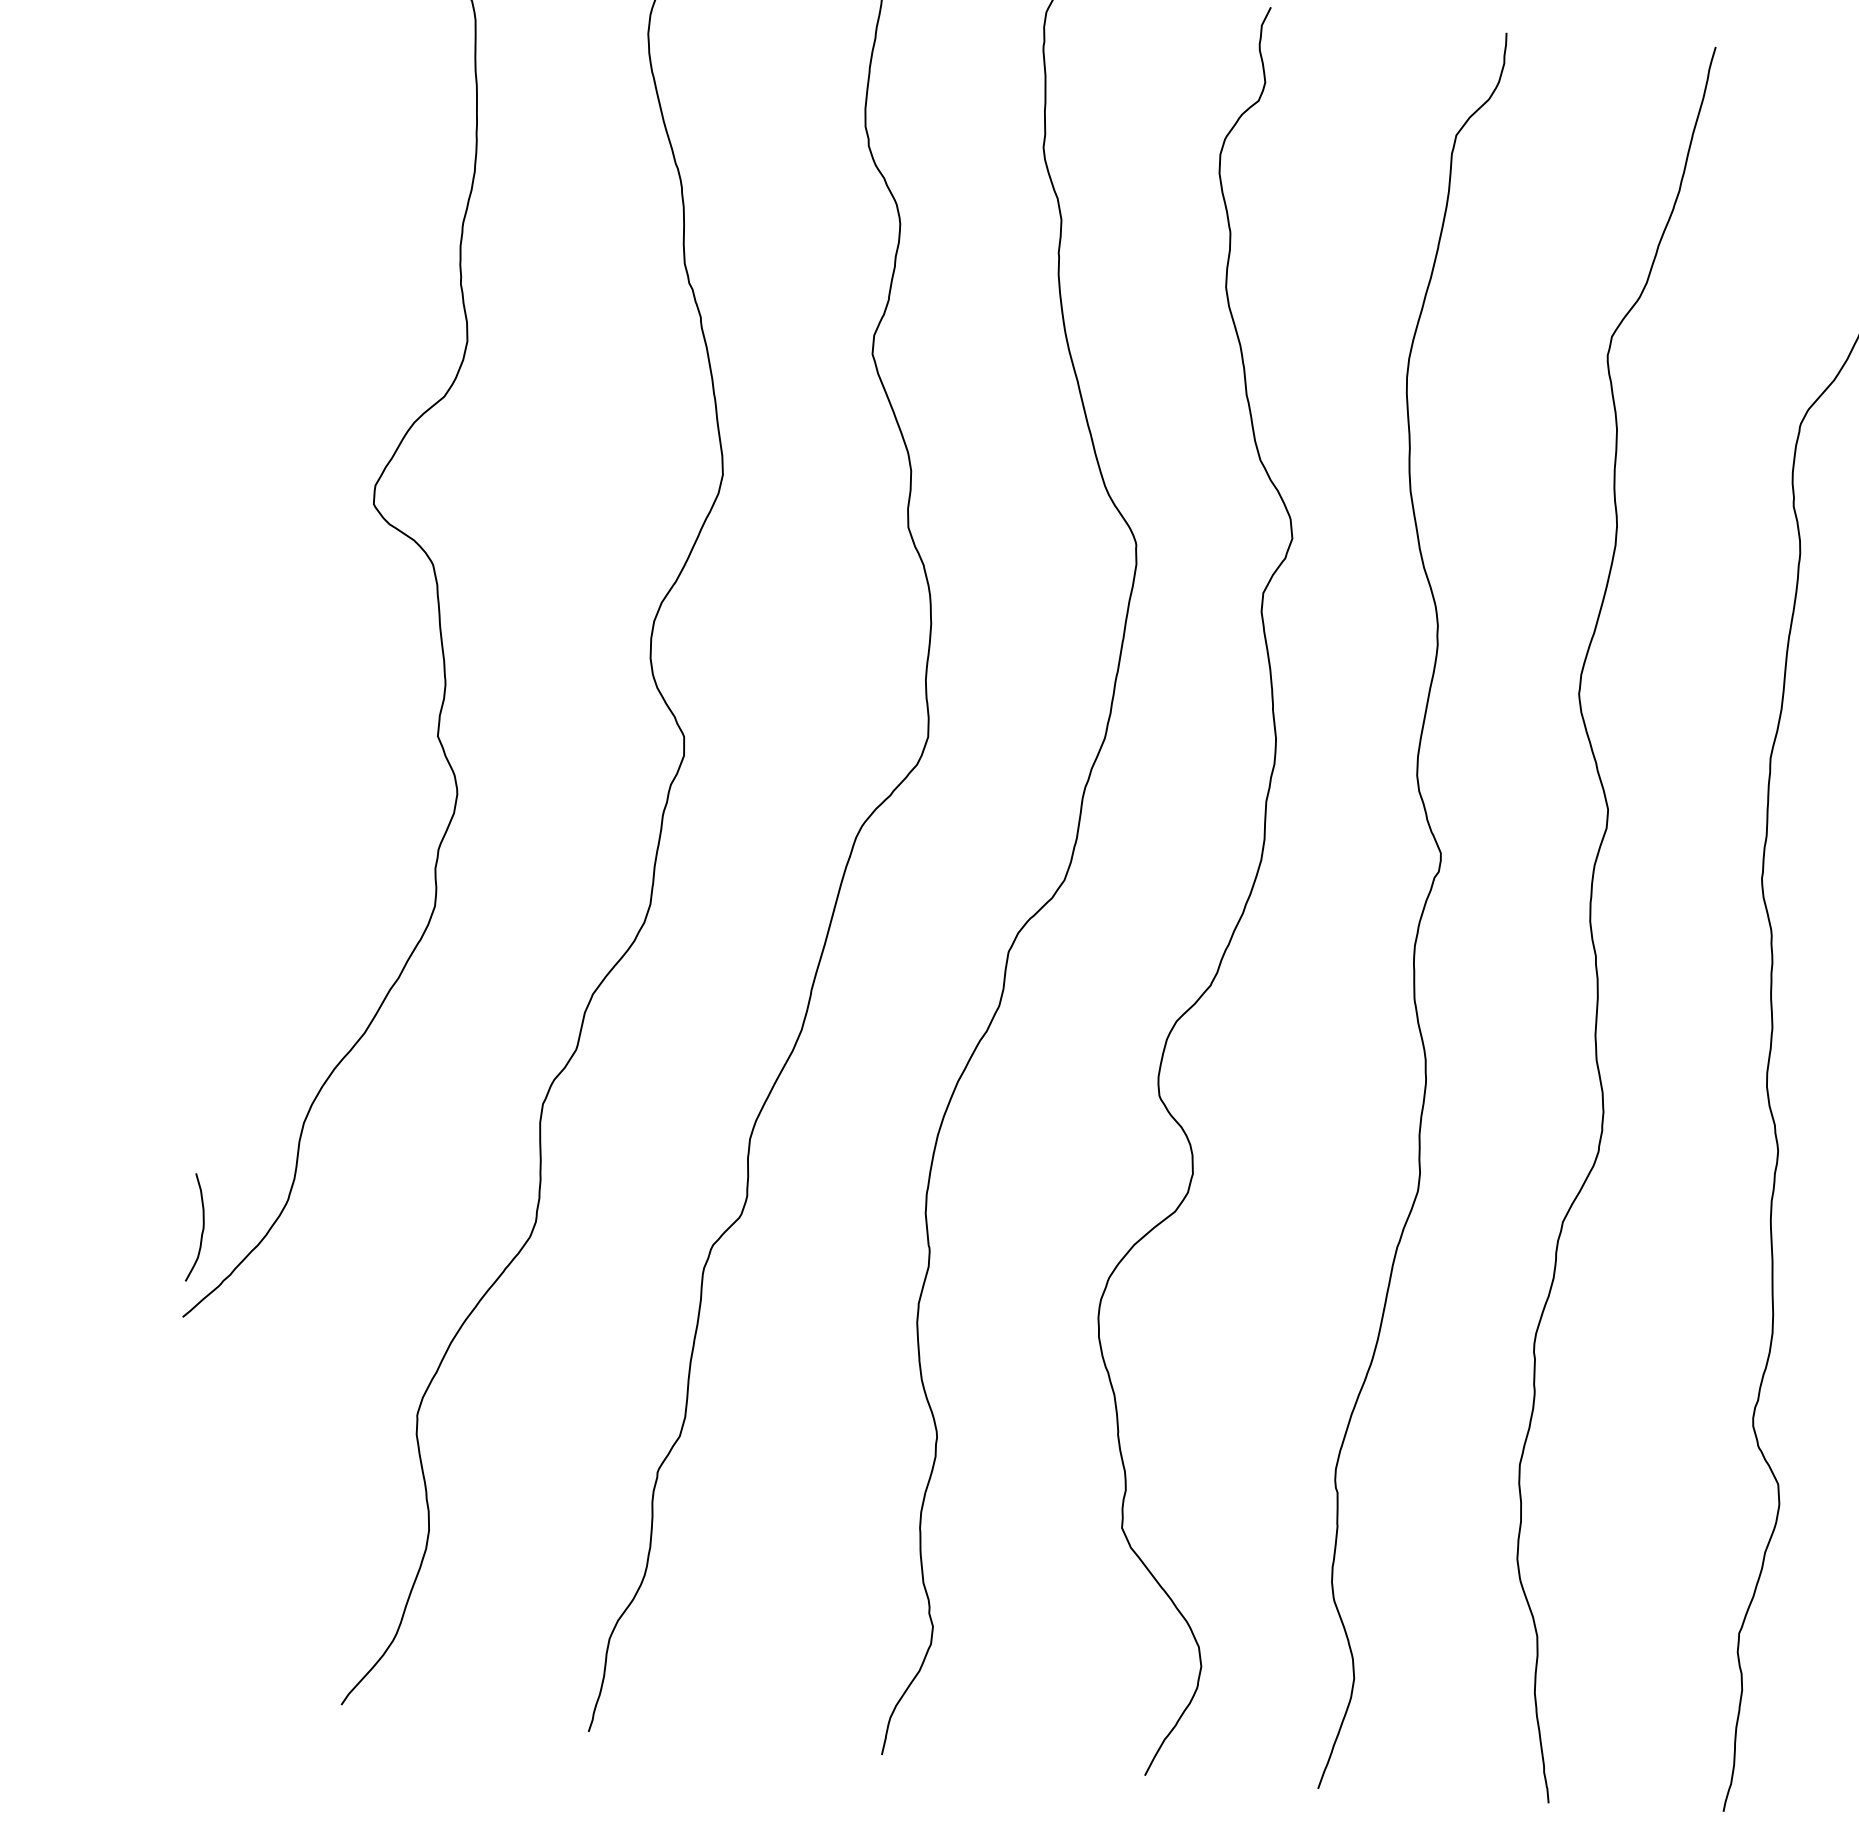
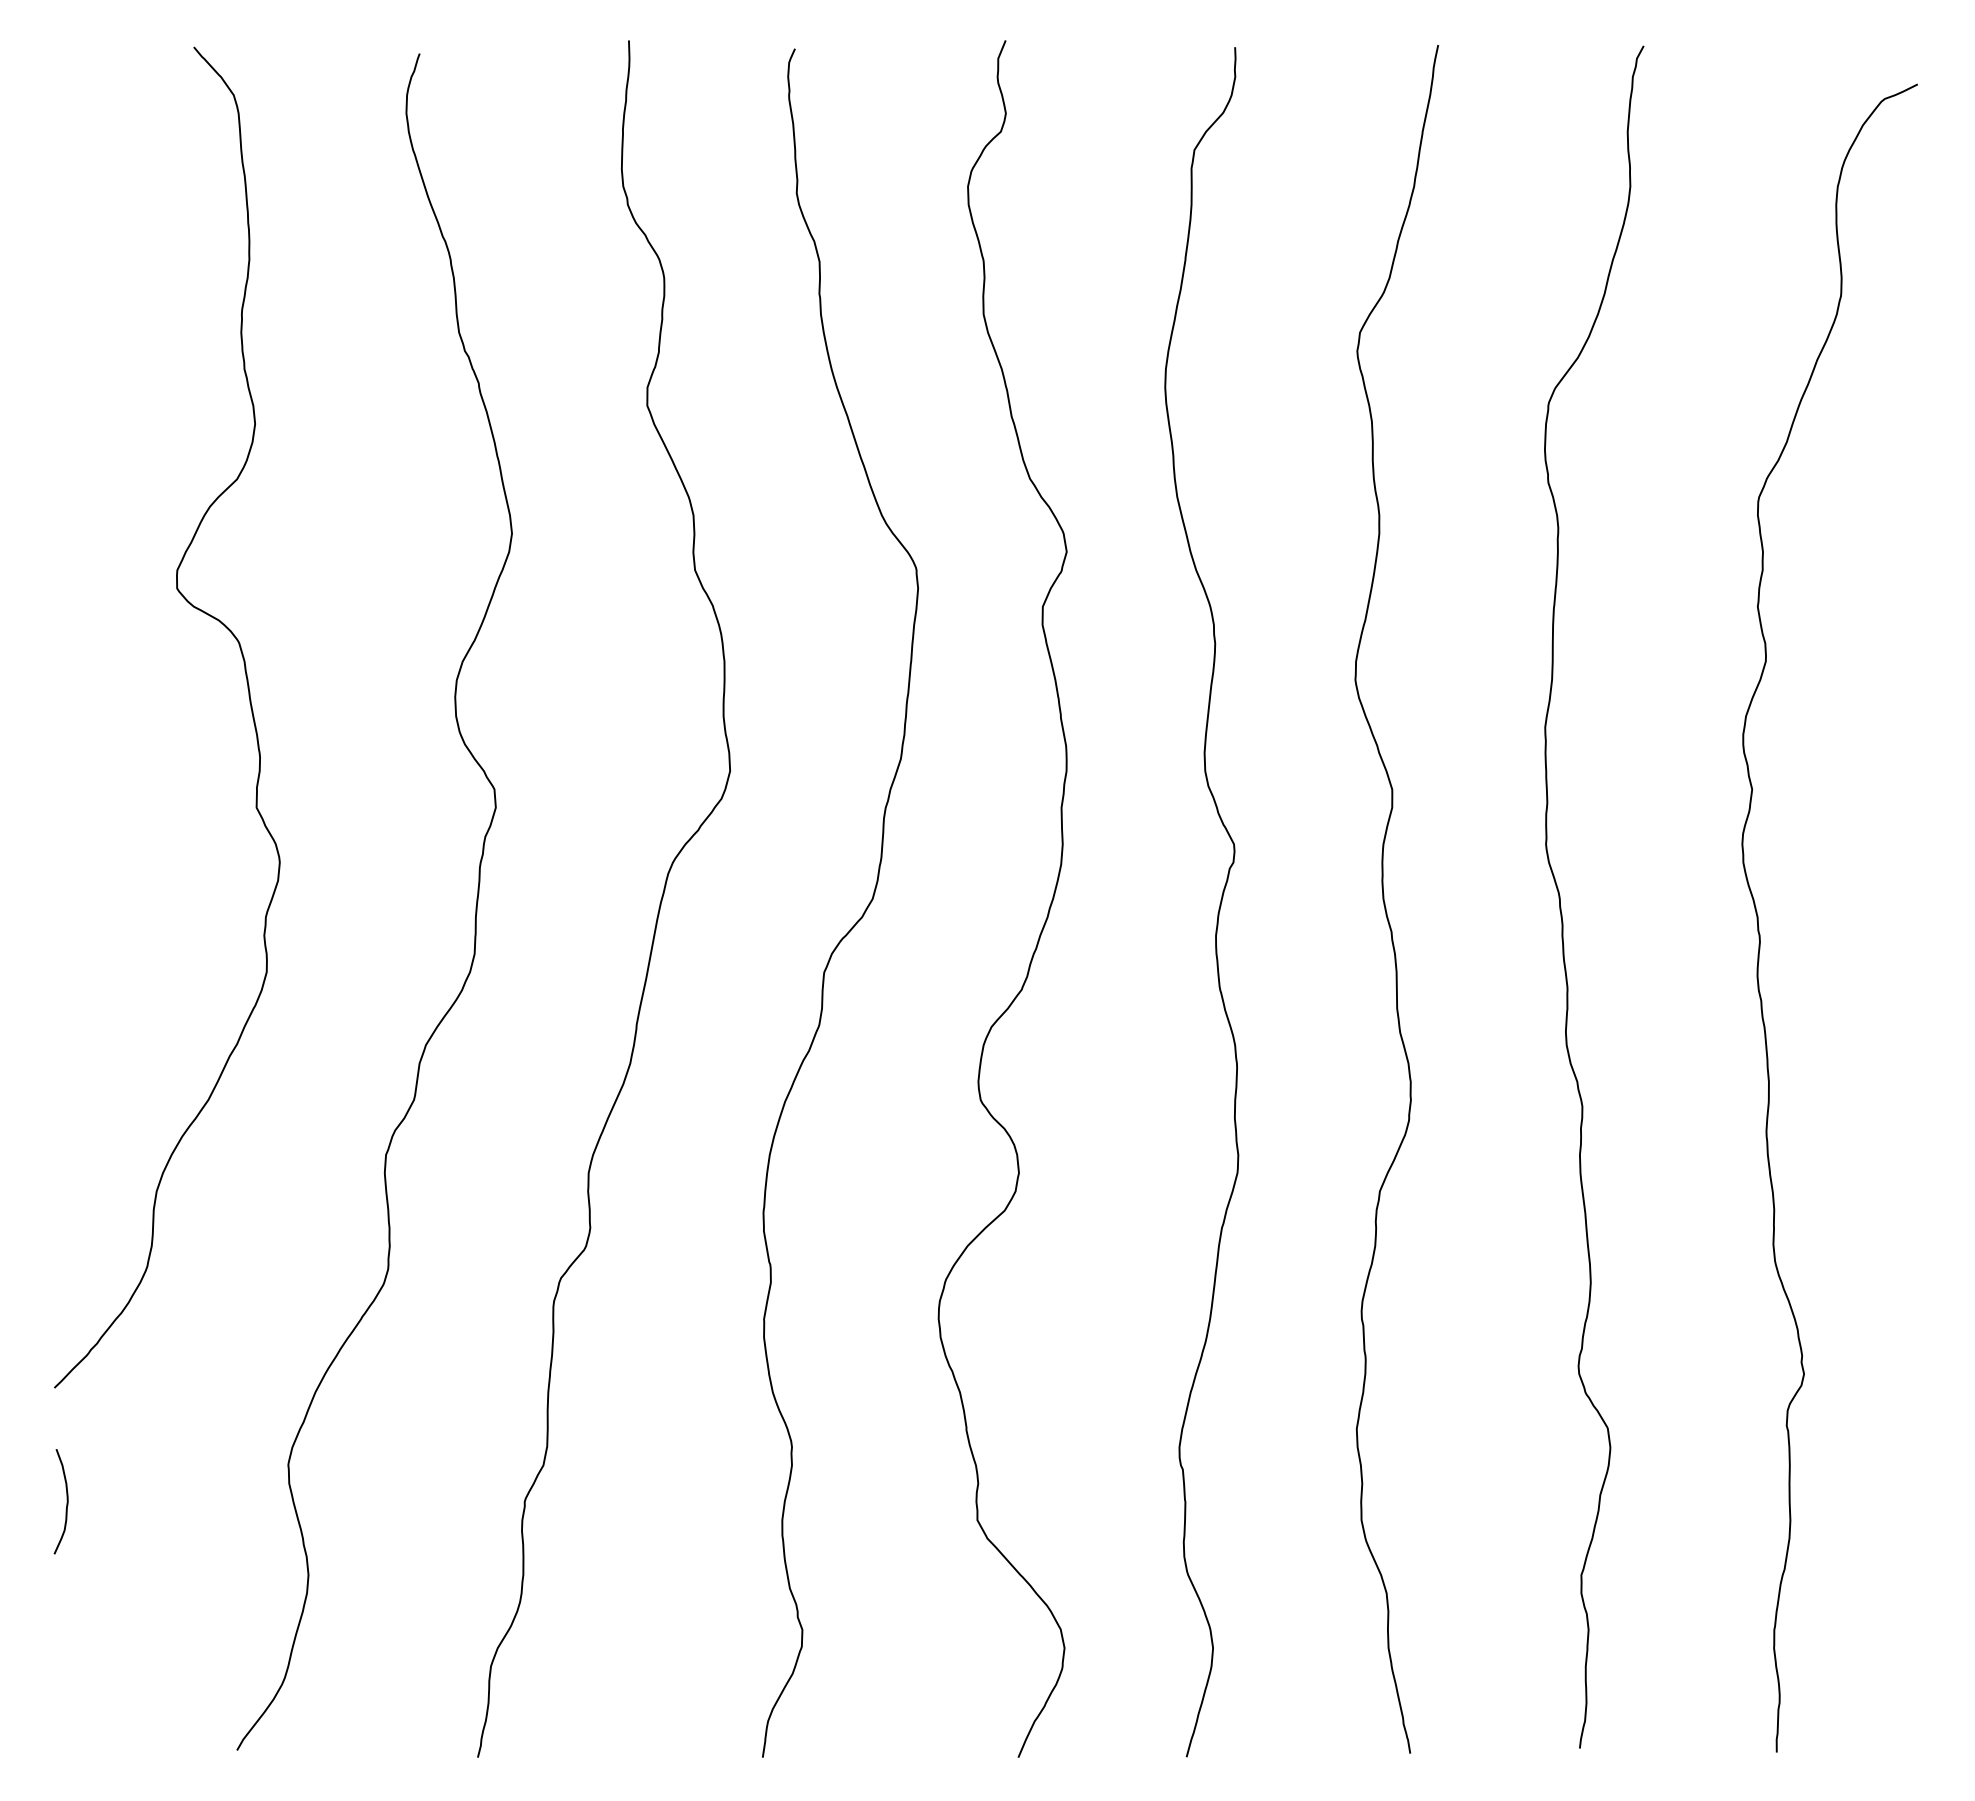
curve: (202, 1228) -> (66, 1501), moved

